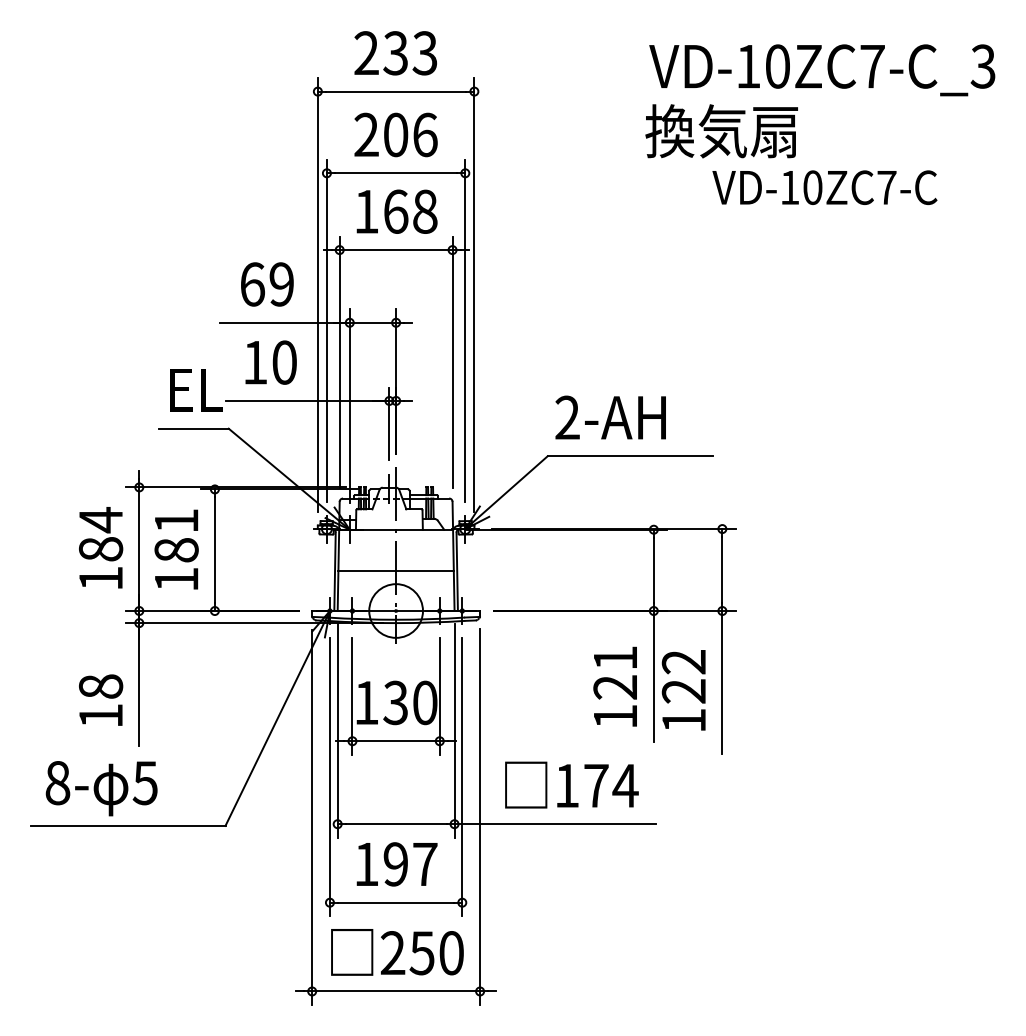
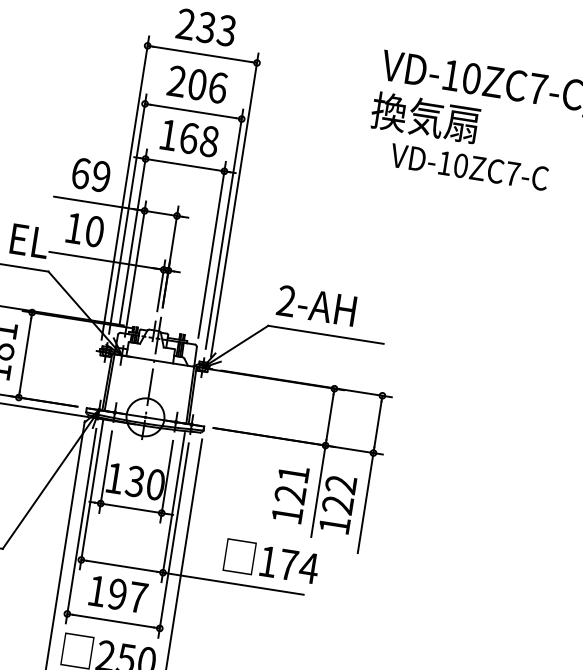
text: (824, 187) -> (469, 166), moved
line: (395, 570) -> (149, 388), removed
text: (571, 784) -> (271, 561), moved

